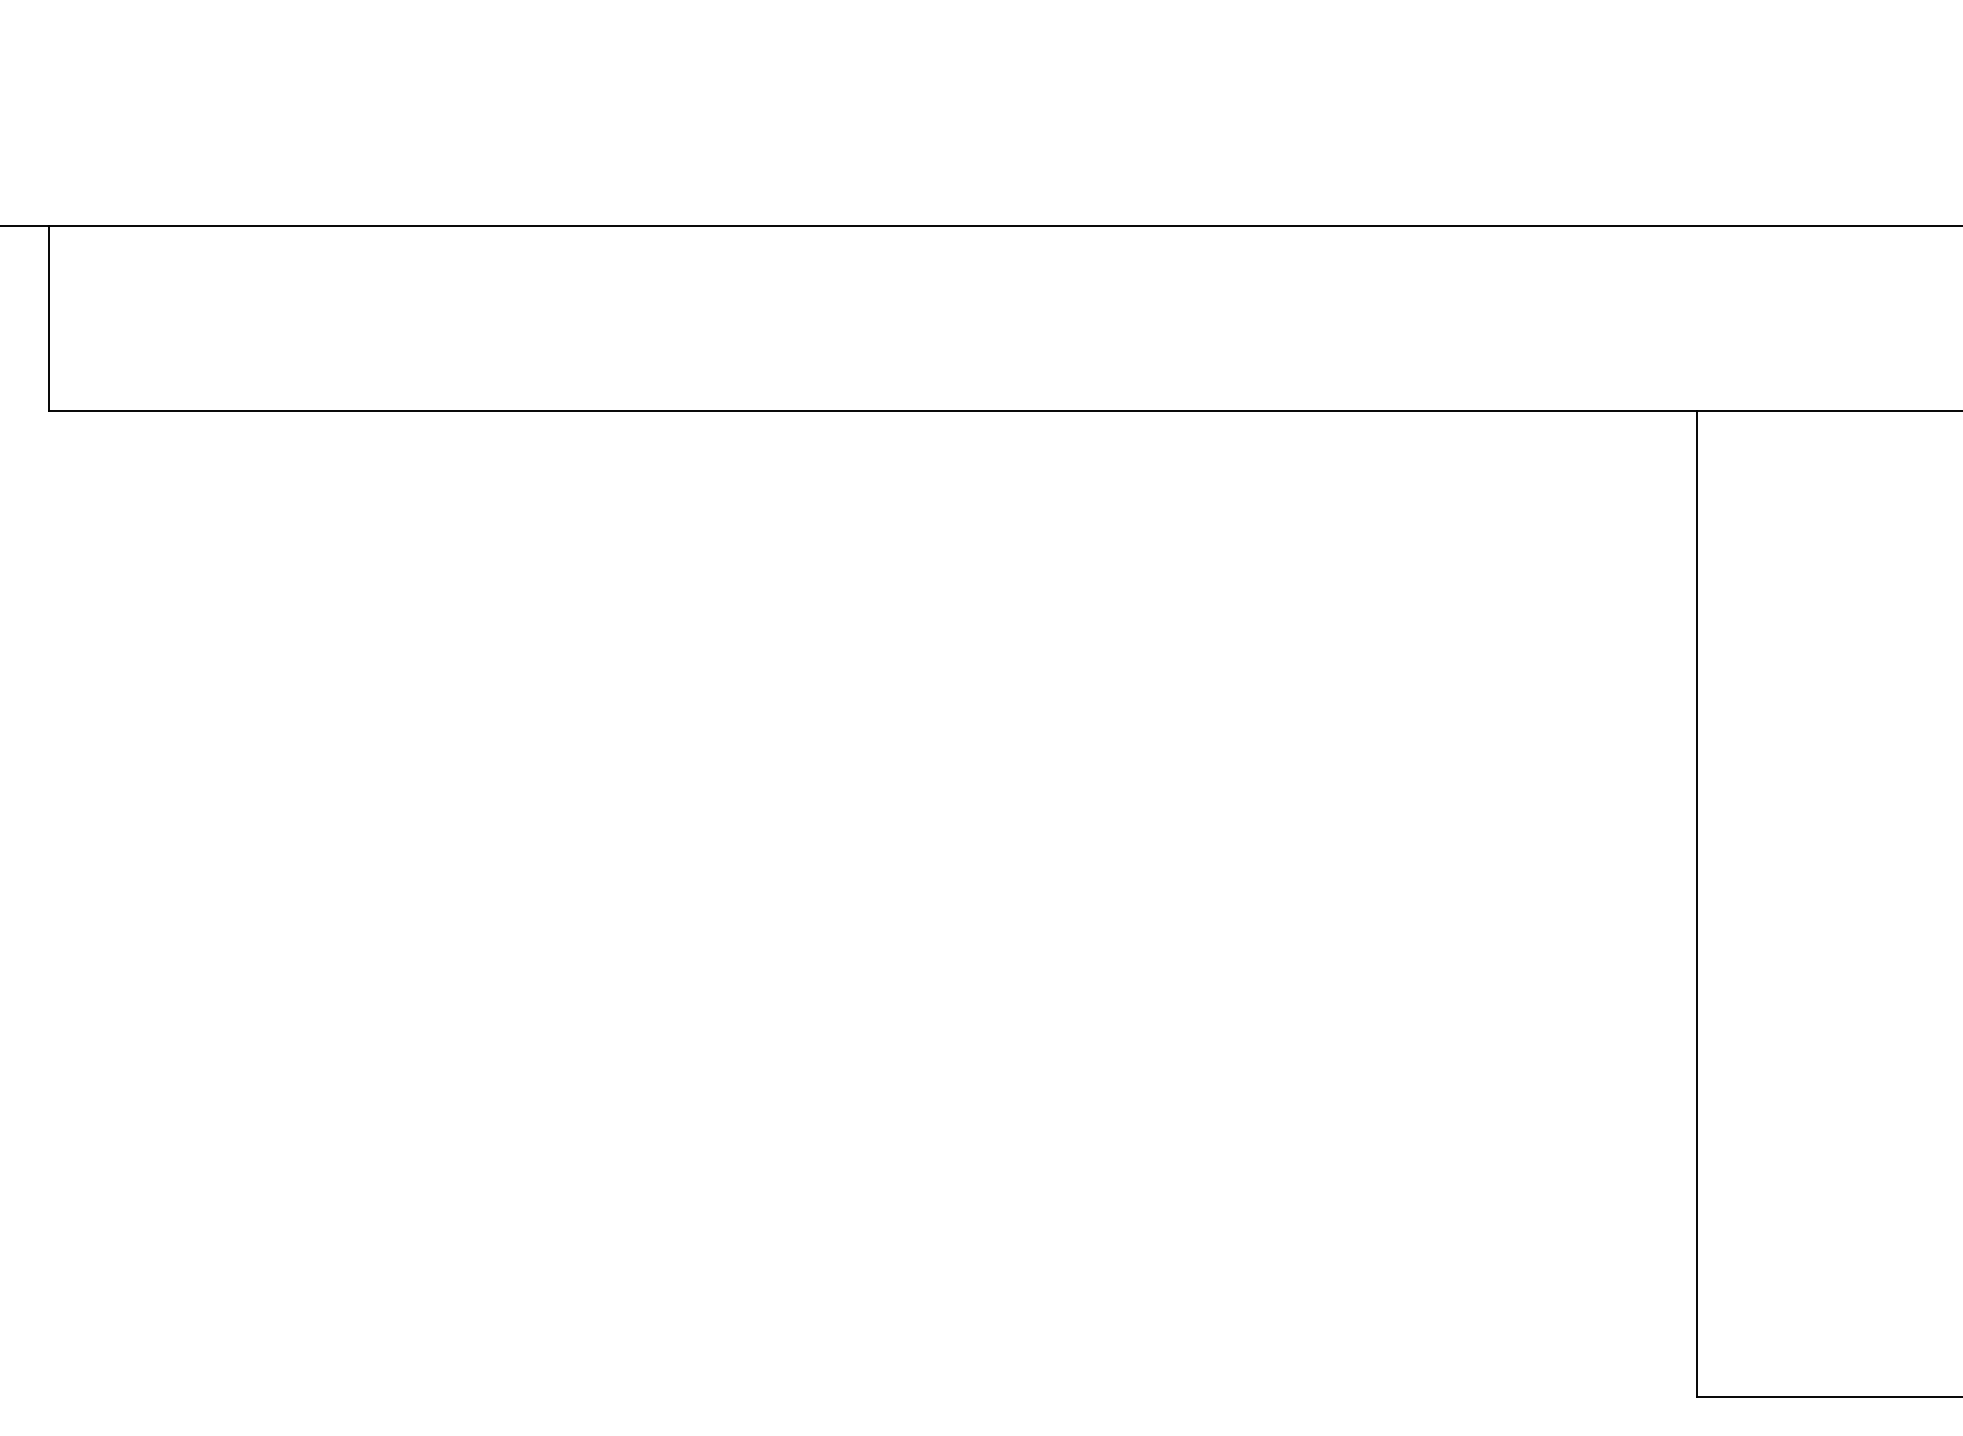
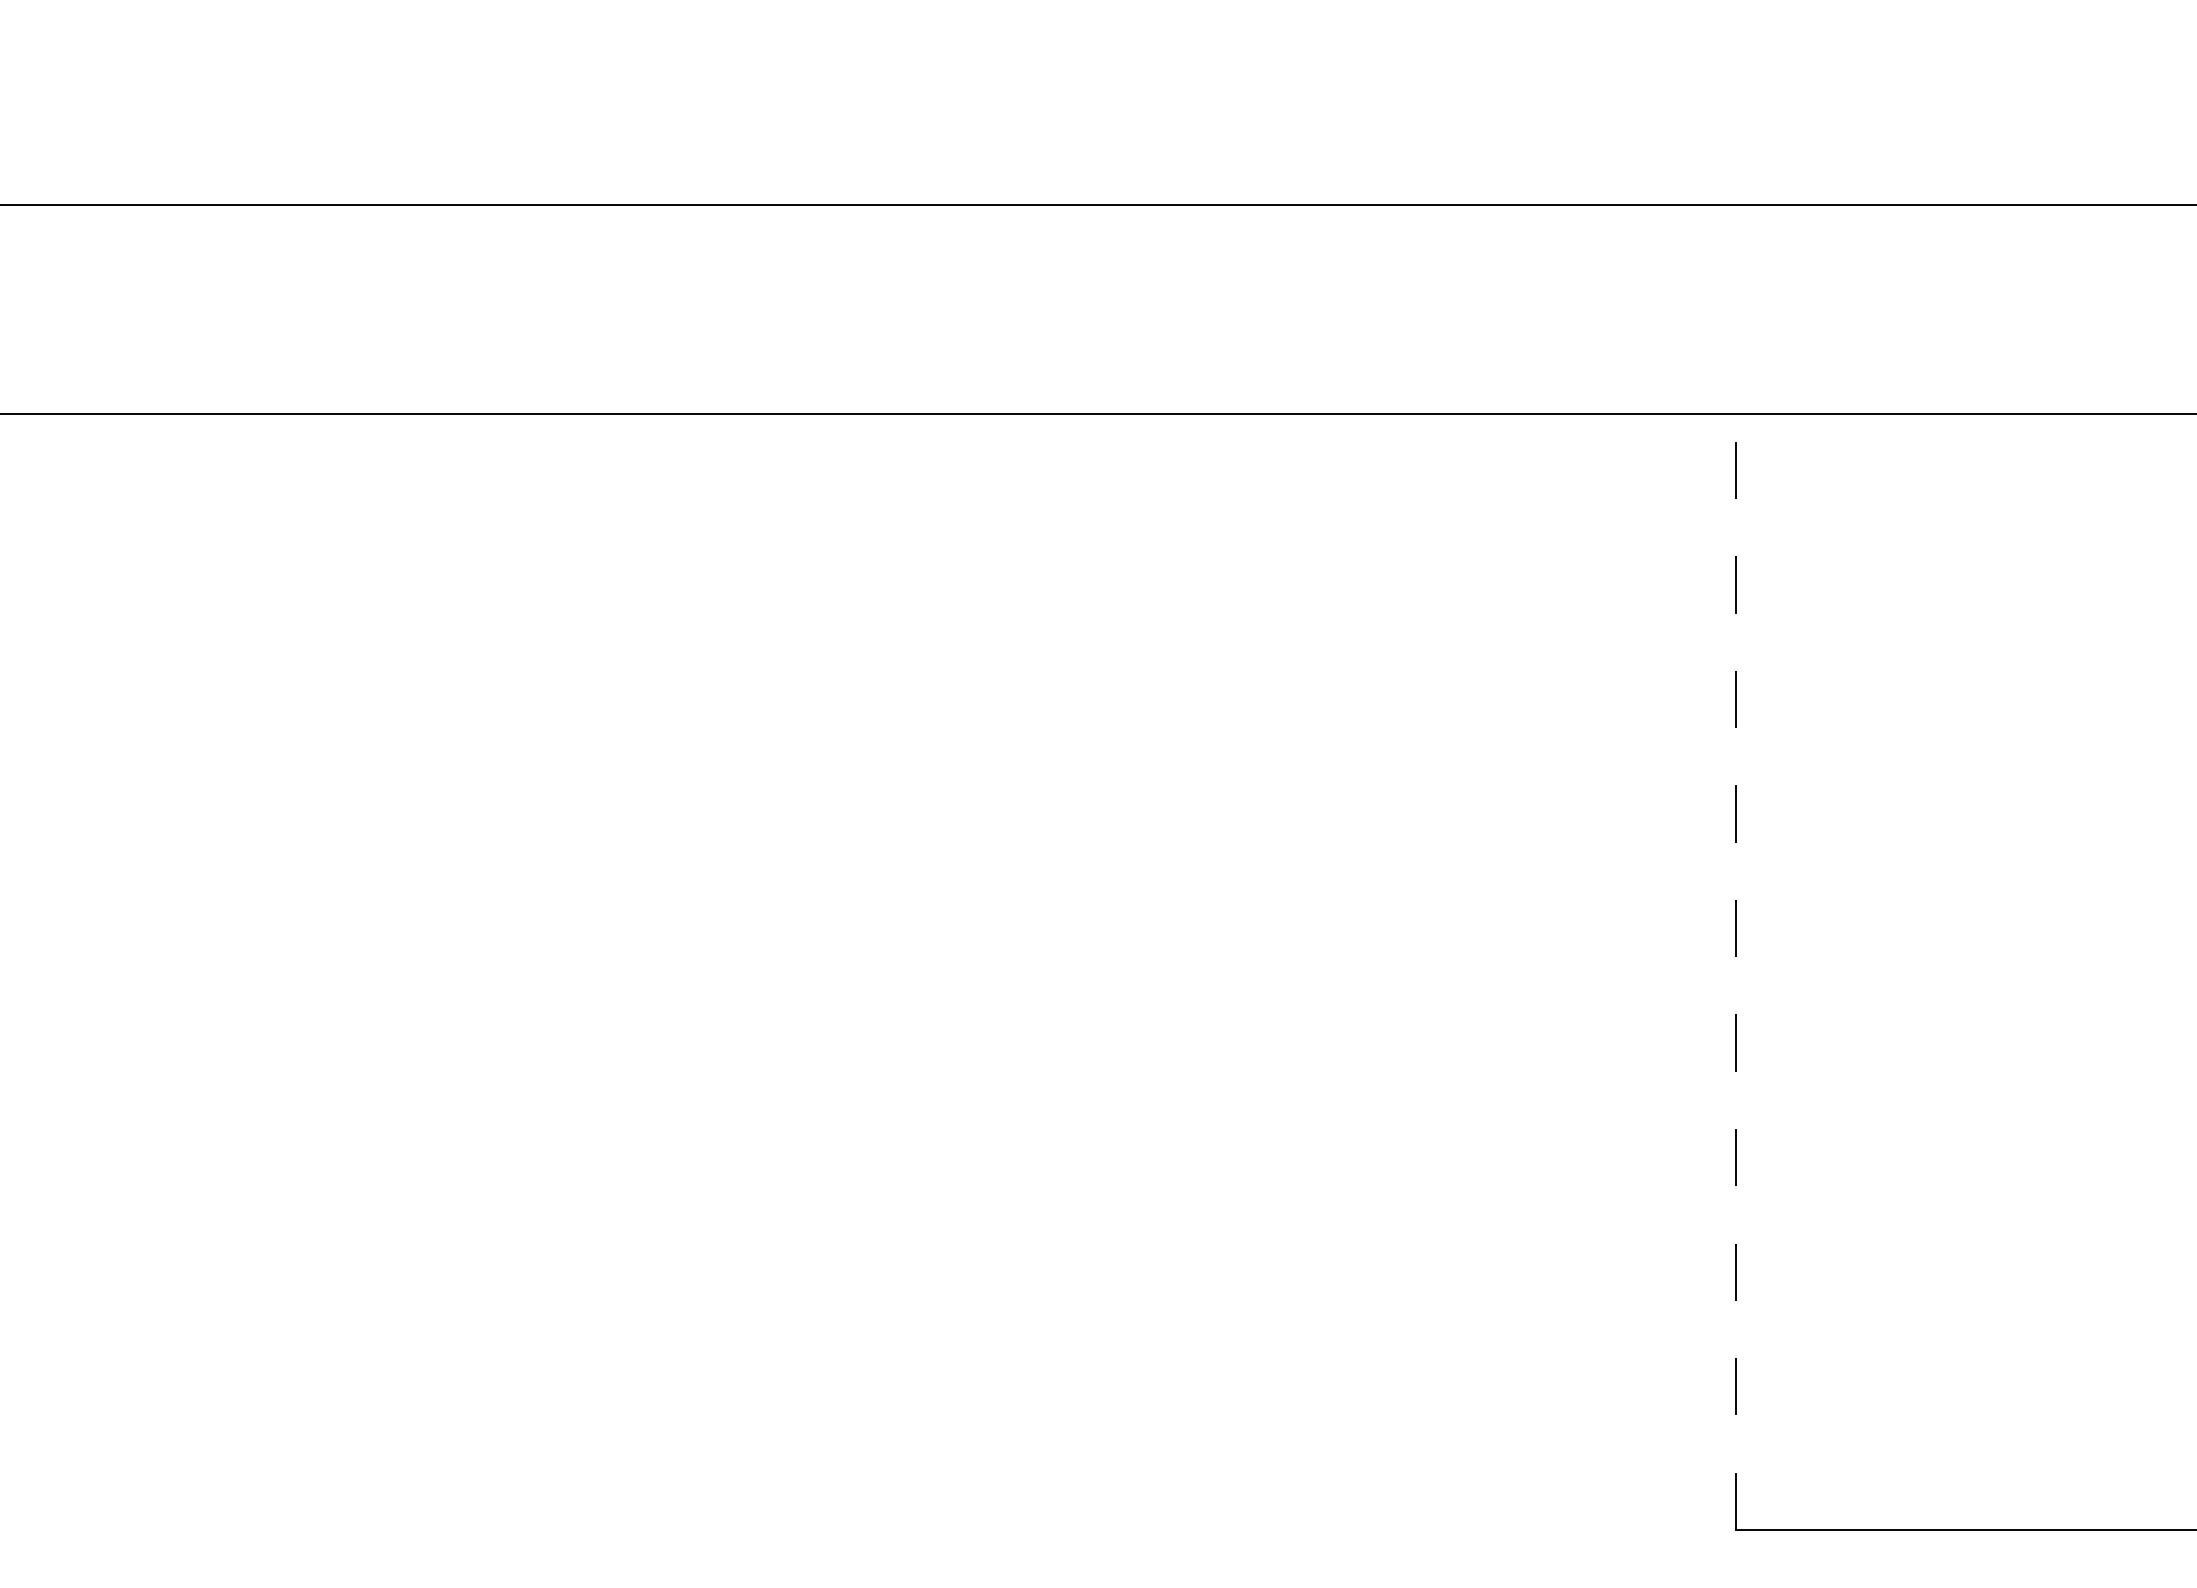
line: (1697, 903) -> (1735, 971), solid -> dashed

